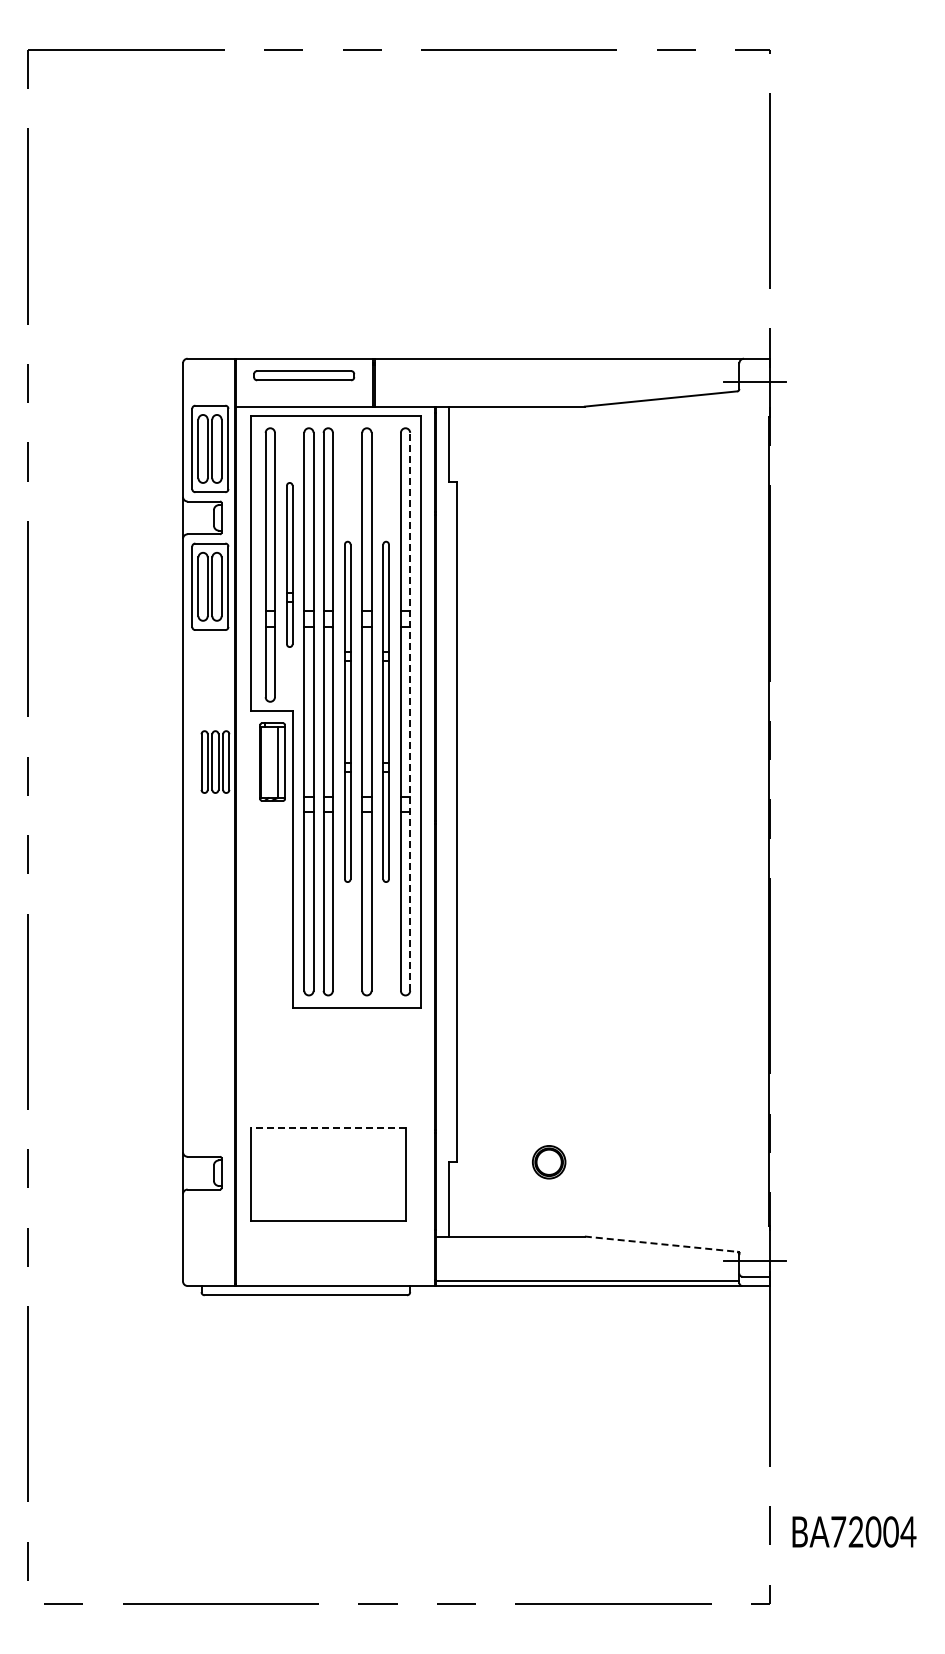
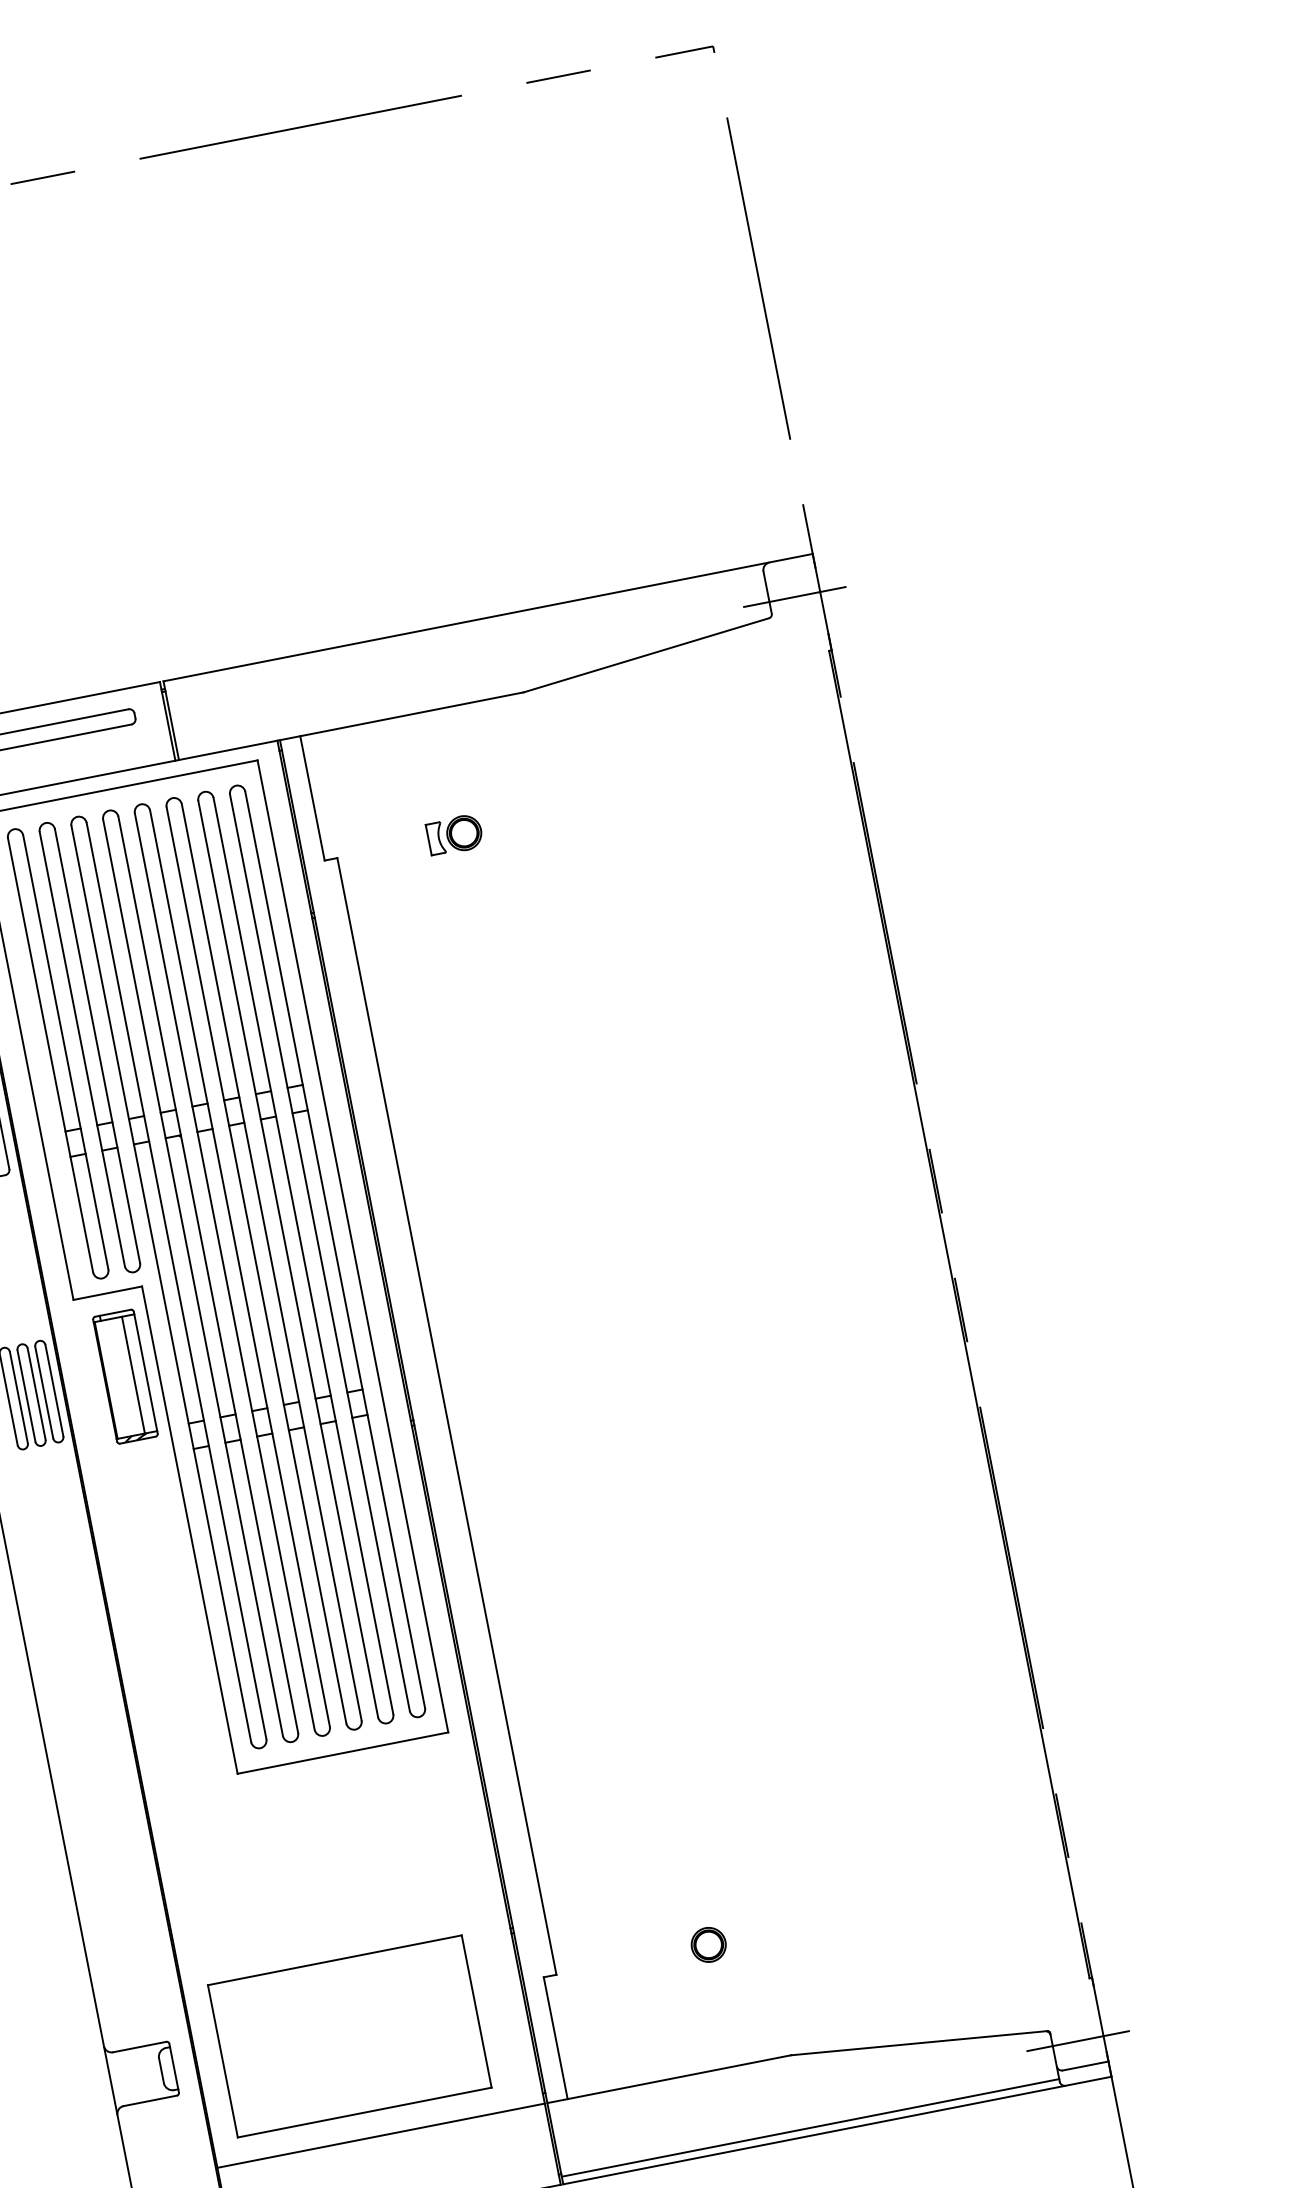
part: (527, 482) -> (453, 835), added
part: (289, 564) -> (89, 1046), size x1.67
part: (347, 711) -> (232, 1269), size x1.67
part: (385, 711) -> (294, 1257), size x1.67
line: (410, 711) -> (335, 1249), dashed -> solid
line: (327, 1128) -> (333, 1960), dashed -> solid
part: (549, 1162) -> (709, 1945), size x0.62
line: (334, 1236) -> (379, 2135), added
line: (661, 1244) -> (919, 2043), dashed -> solid

